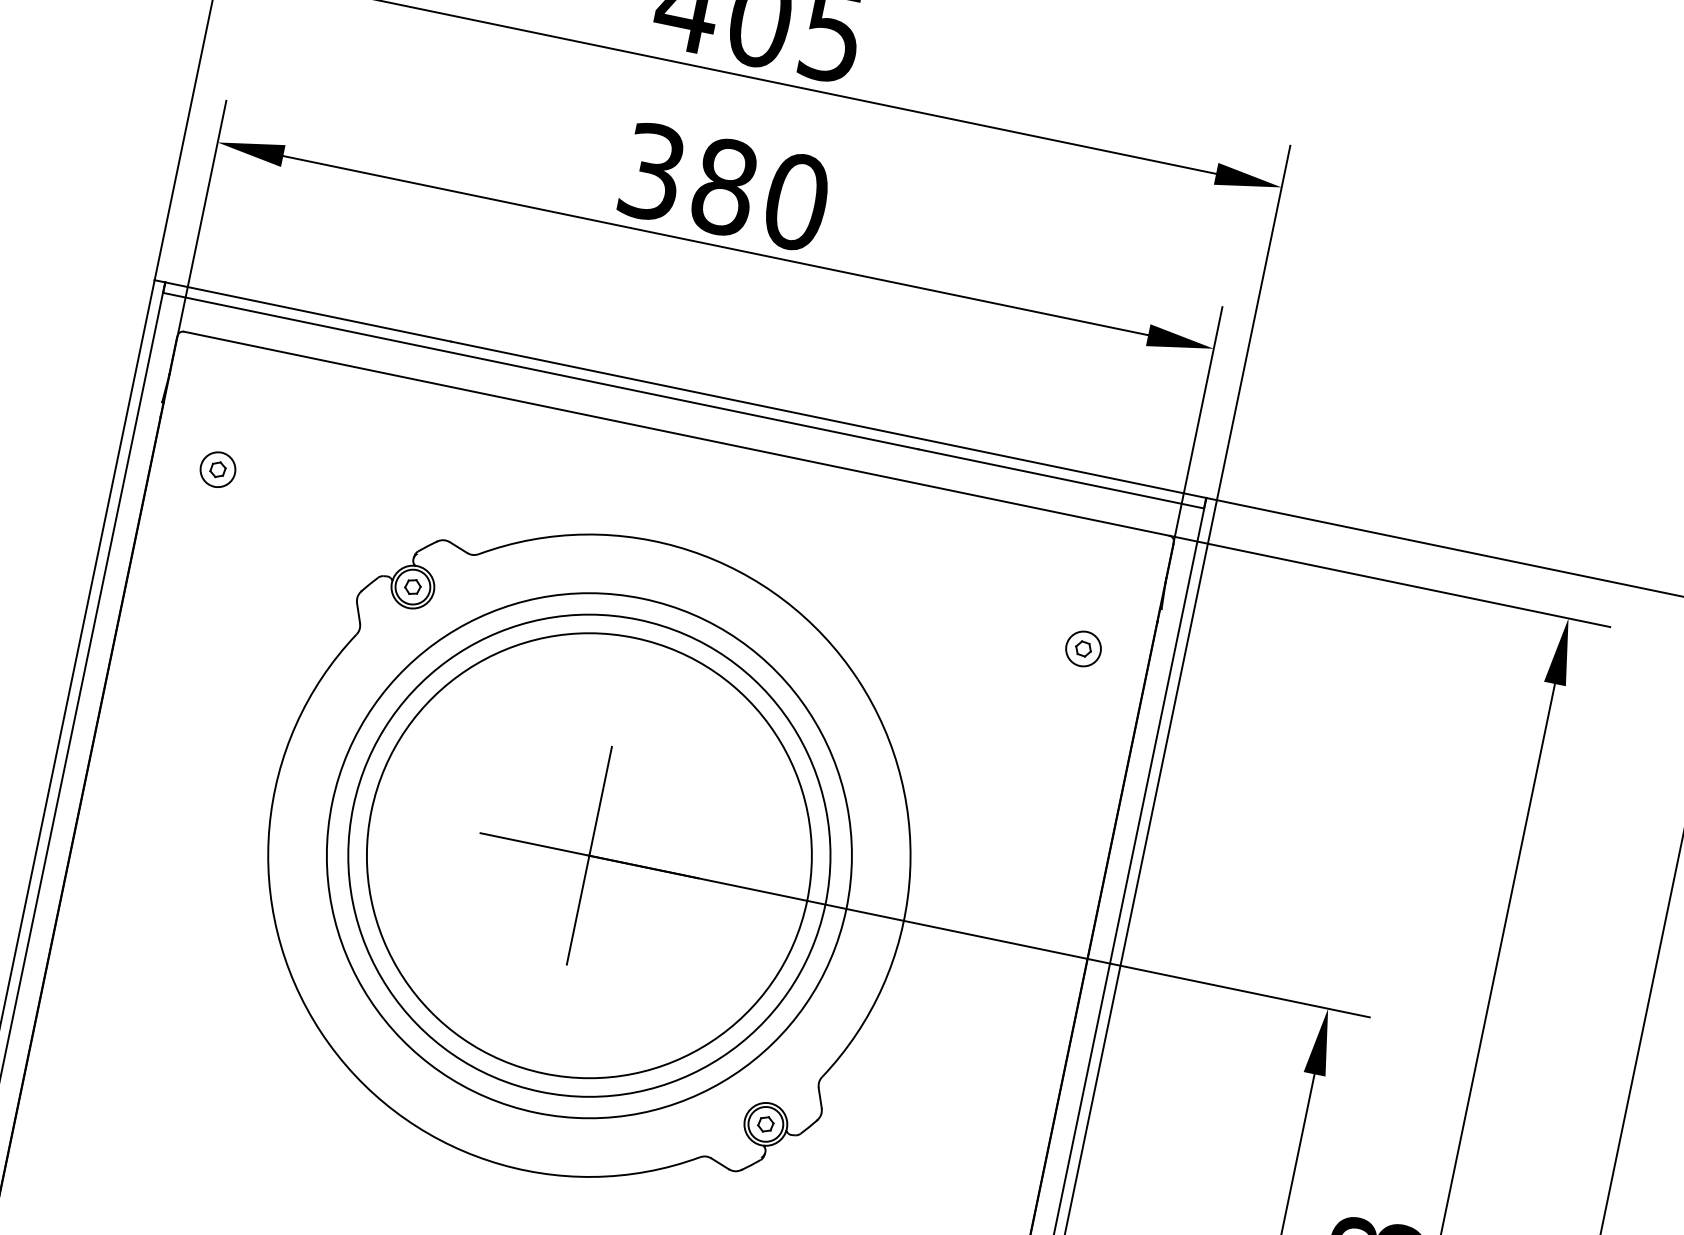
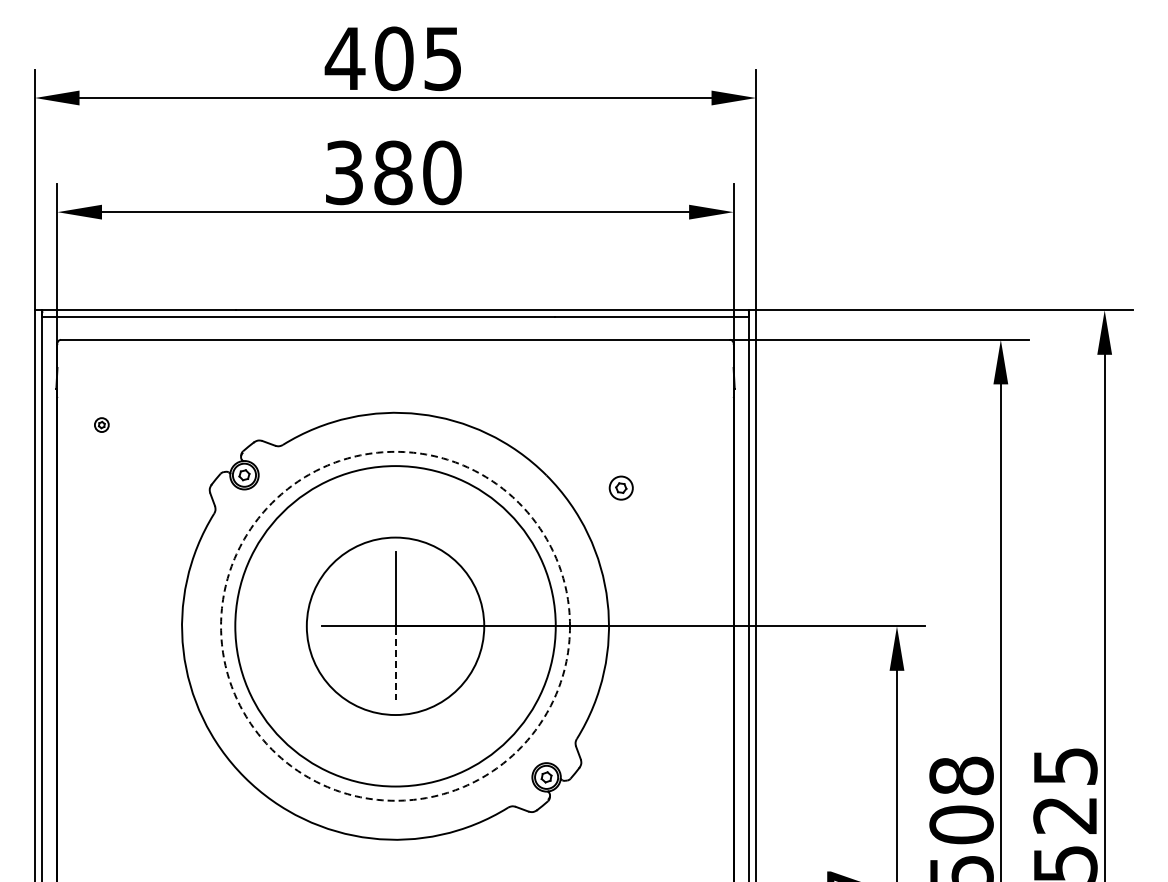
part: (217, 468) -> (101, 424), size x0.6
part: (1082, 647) -> (620, 487), moved
circle: (589, 854) -> (395, 625), solid -> dashed
circle: (589, 856) -> (395, 626), size x0.6
line: (577, 911) -> (395, 664), solid -> dashed

